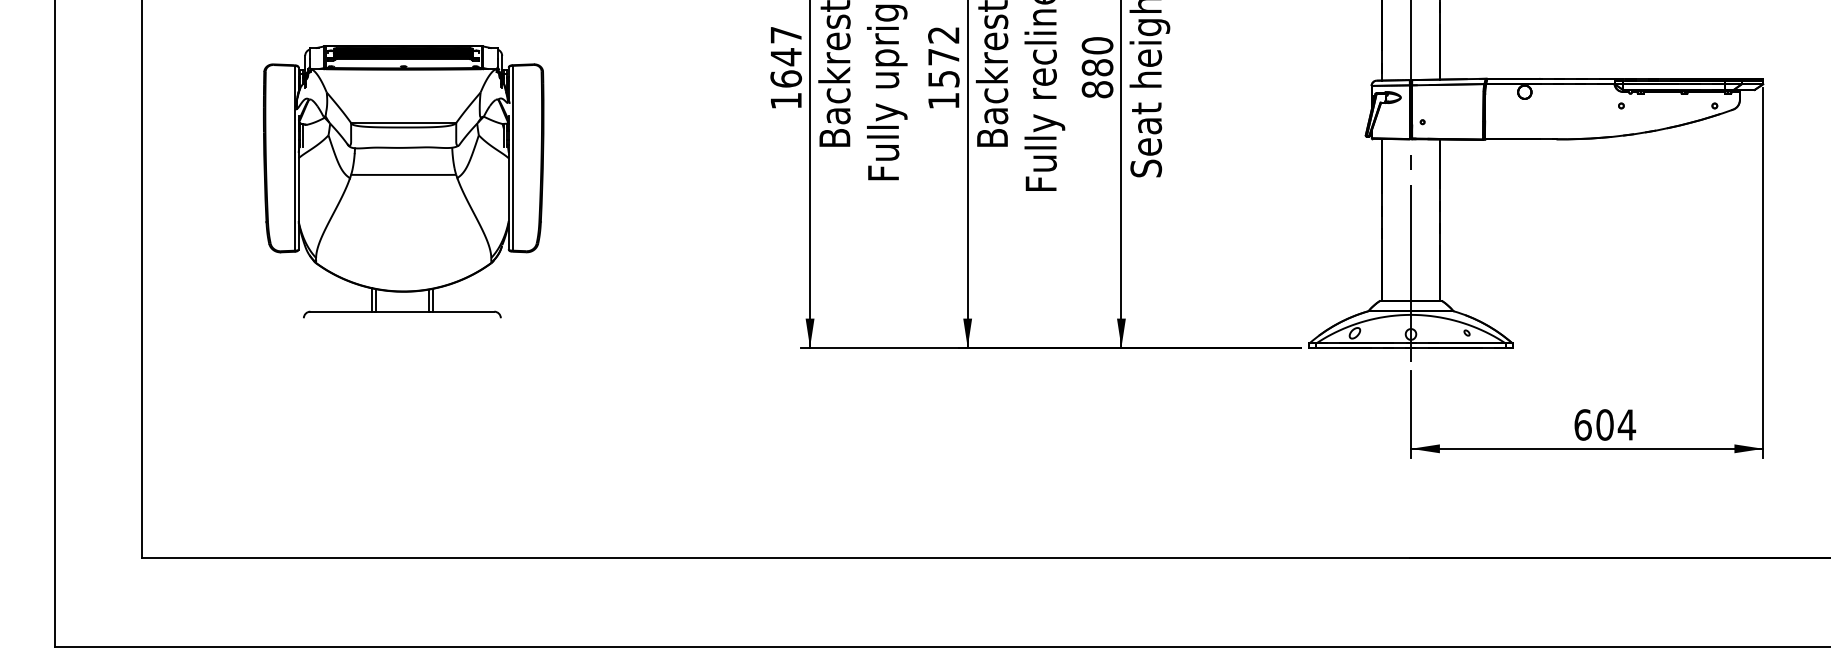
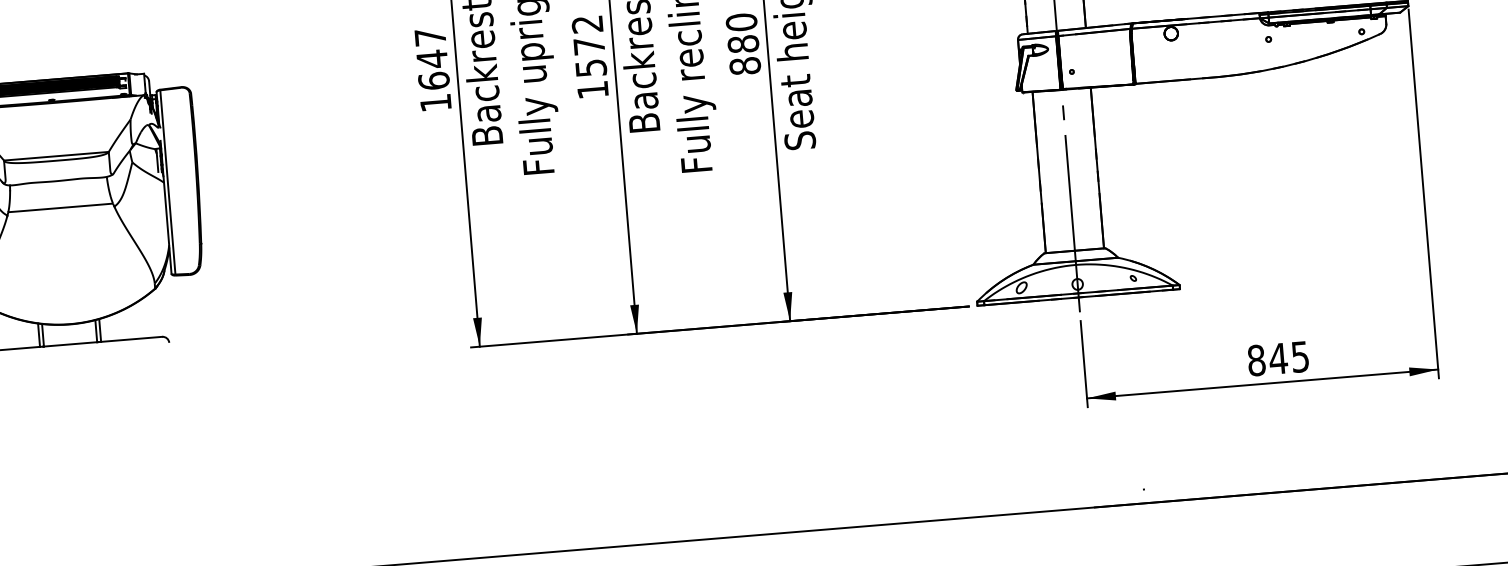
text: (1605, 424) -> (1278, 358), 604 -> 845

